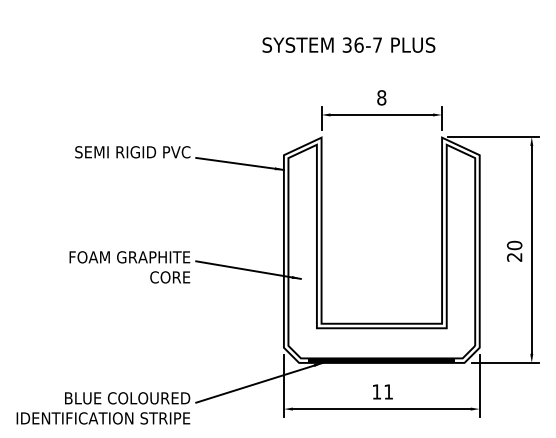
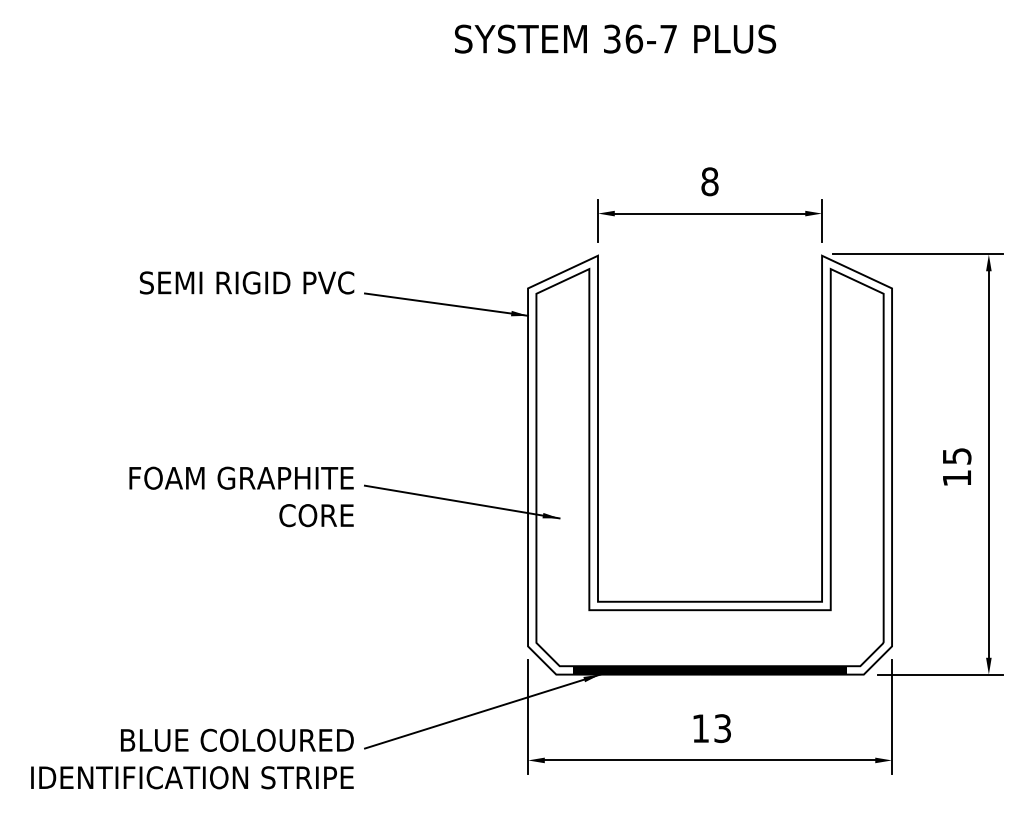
text: (348, 44) -> (614, 37), moved
text: (514, 250) -> (956, 465), 20 -> 15
text: (388, 391) -> (722, 727), 11 -> 13

